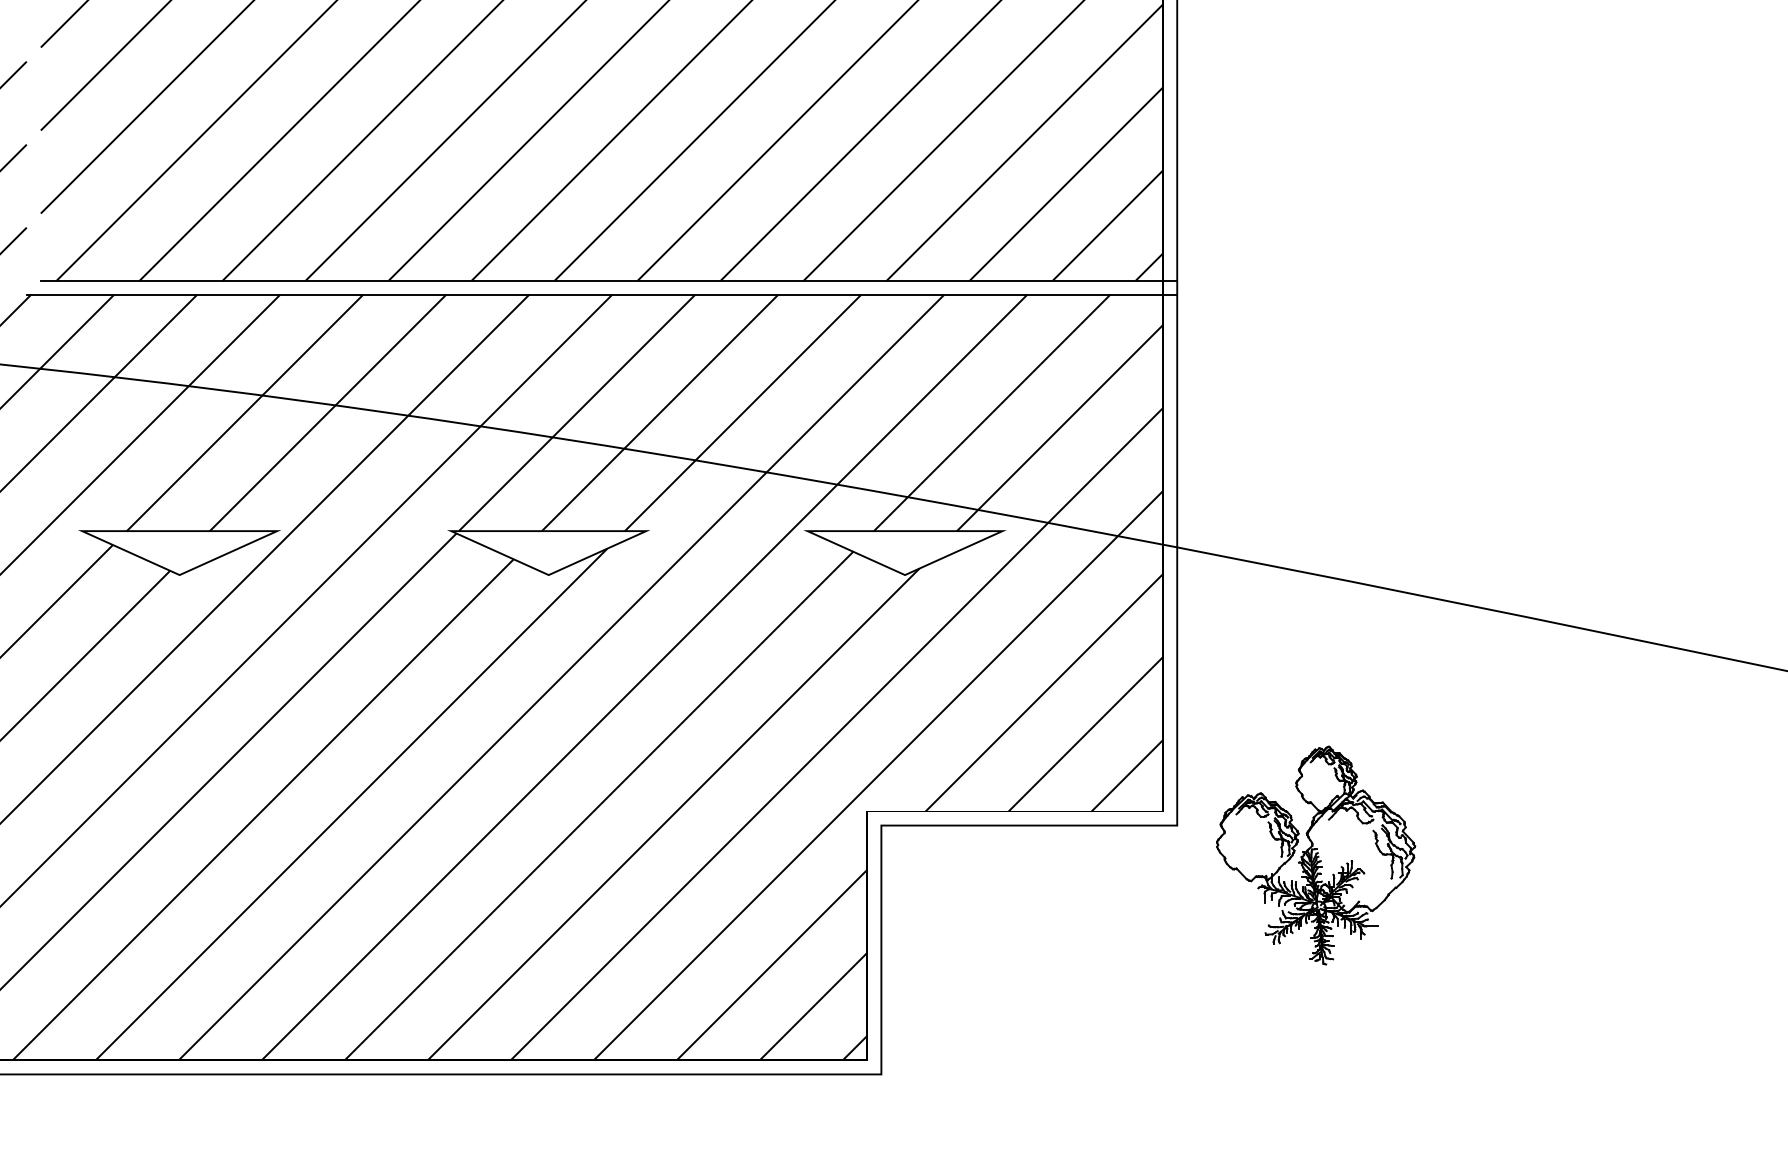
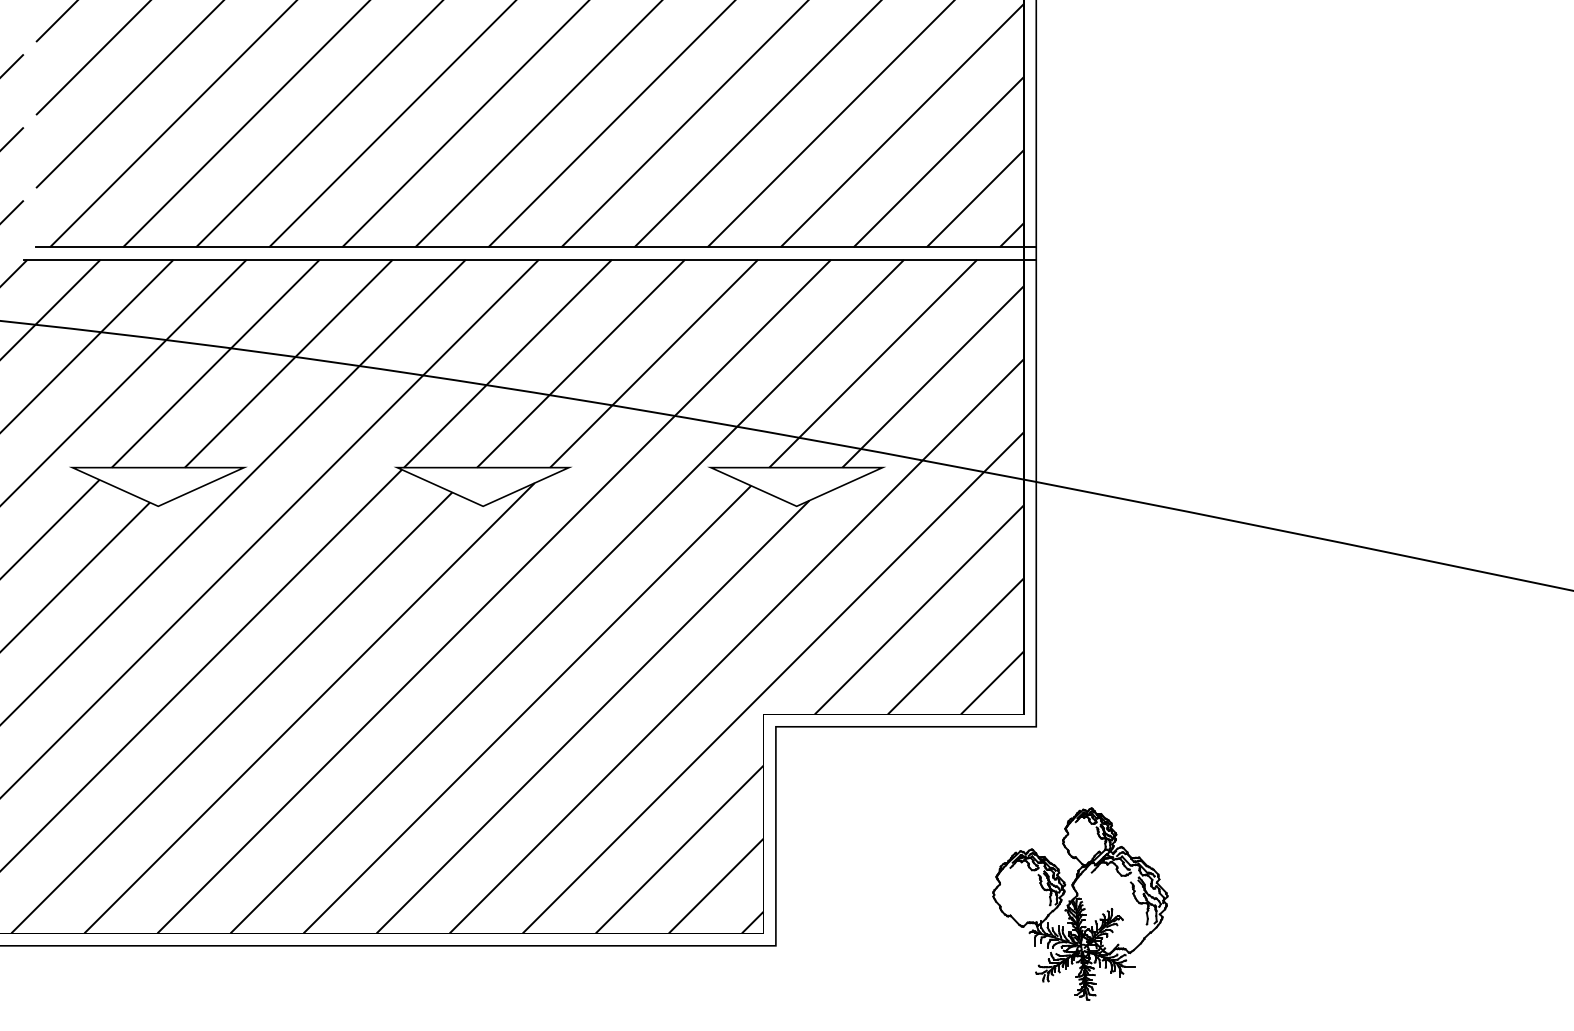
part: (1316, 854) -> (1080, 903), moved

